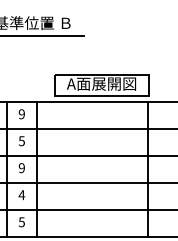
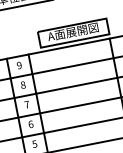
text: (21, 141) -> (23, 85), 5 -> 8
text: (21, 168) -> (26, 105), 9 -> 7
text: (21, 195) -> (30, 124), 4 -> 6

